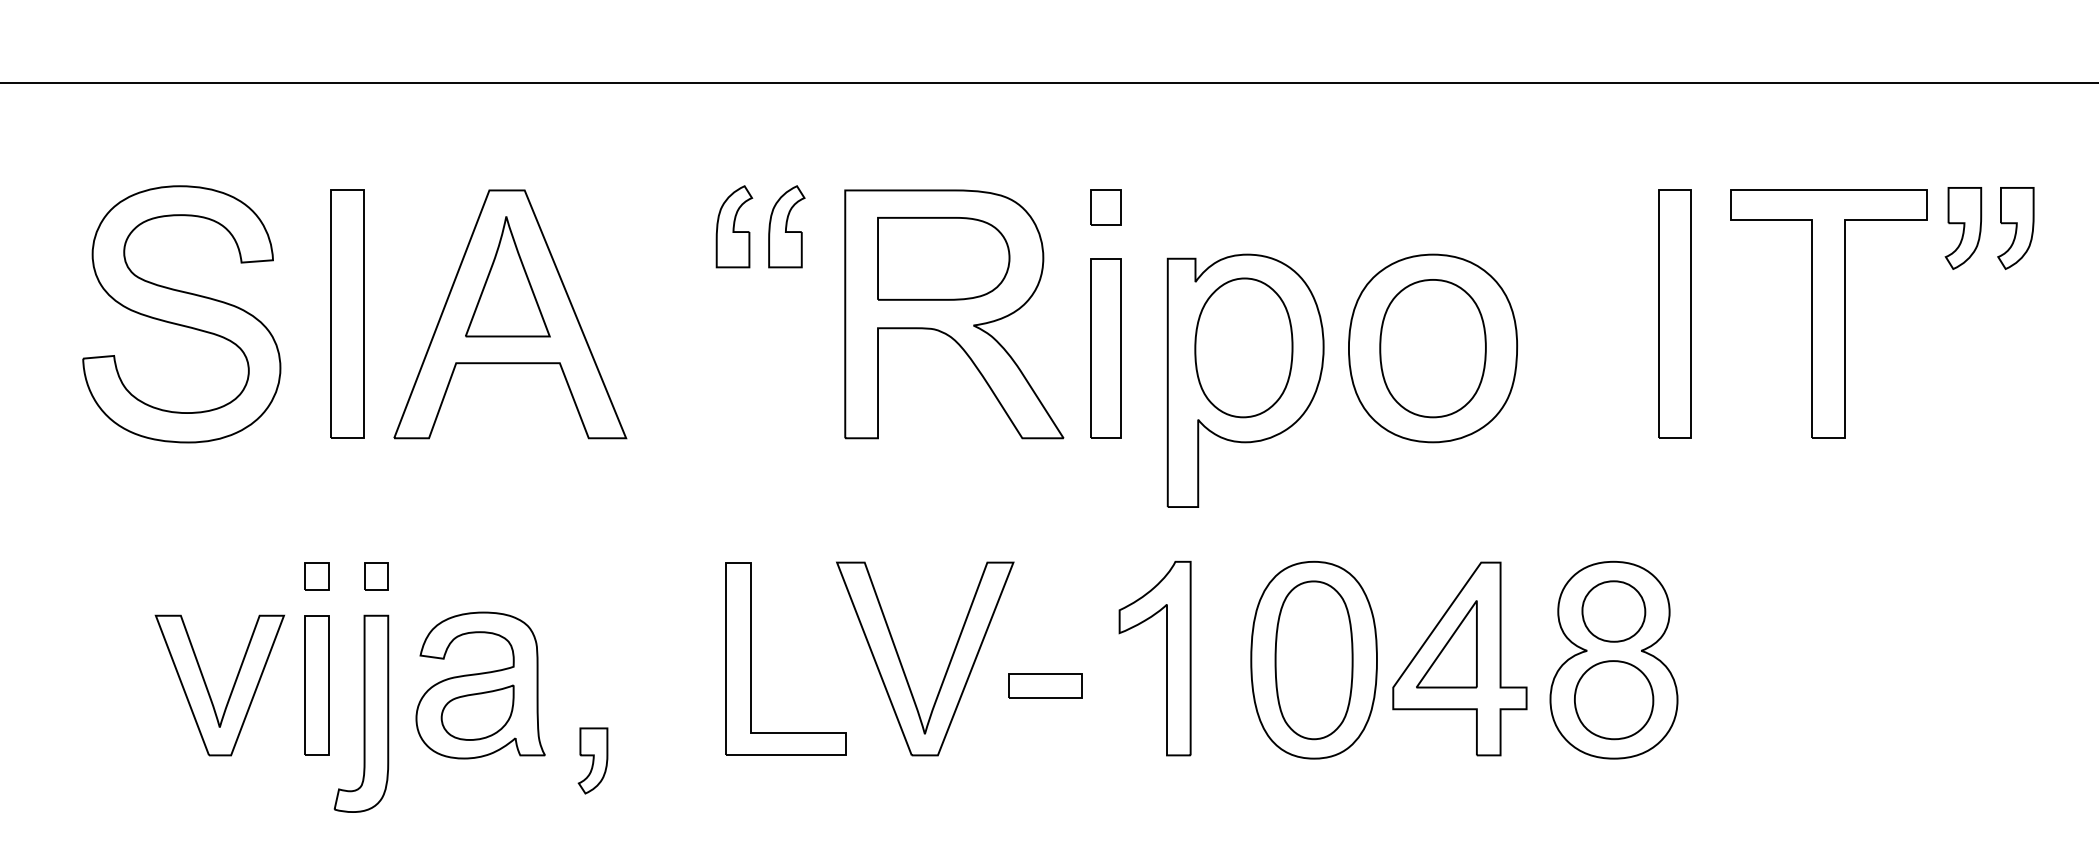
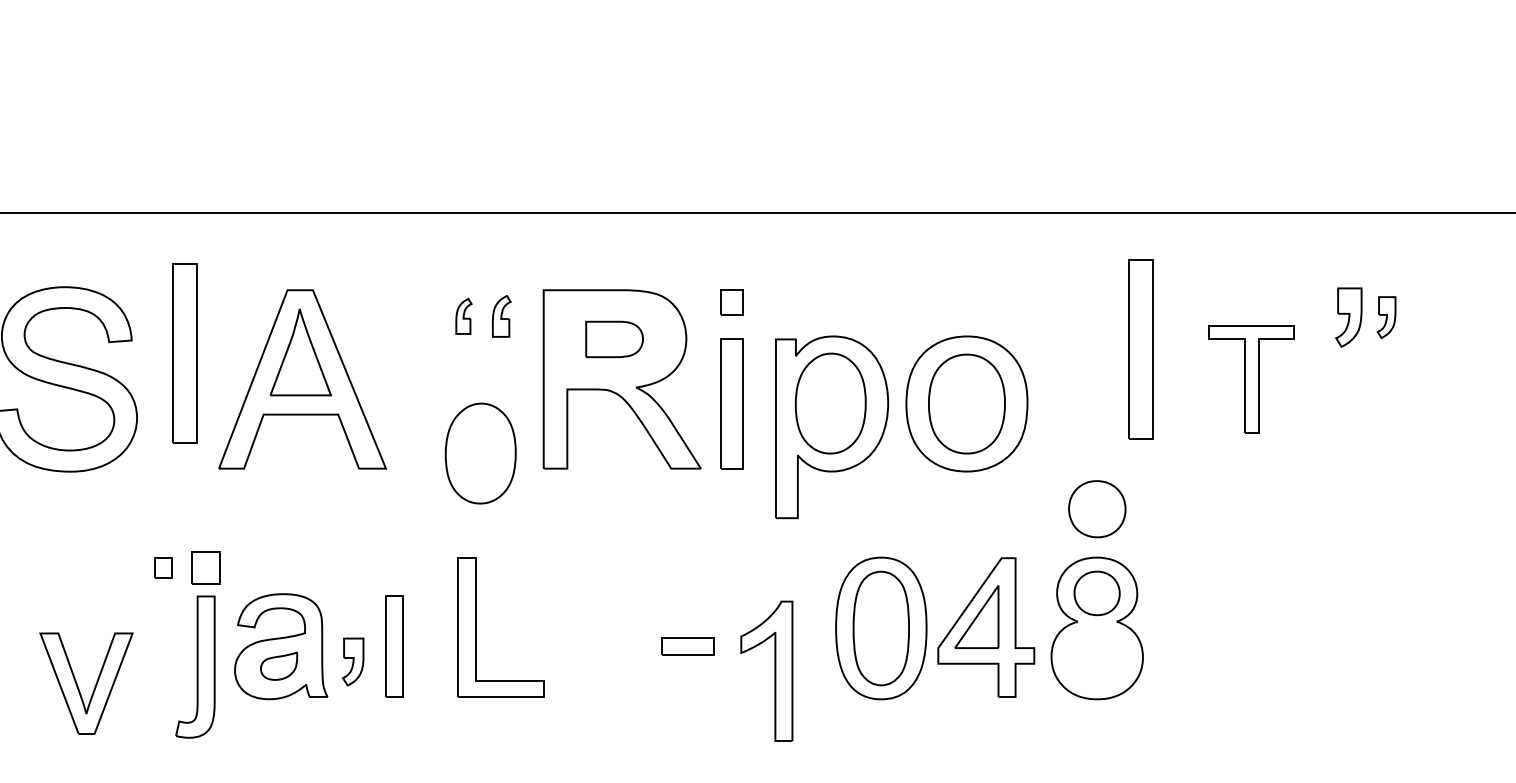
part: (733, 226) -> (463, 316), size x0.6
part: (786, 226) -> (501, 316), size x0.7
part: (2015, 228) -> (1386, 317), size x0.7
part: (943, 258) -> (614, 339), size x0.6
part: (346, 314) -> (184, 353), moved
part: (1674, 314) -> (1140, 349), moved
part: (1828, 314) -> (1251, 379), size x0.6
part: (757, 417) -> (480, 453), added
part: (376, 575) -> (206, 567), size x1.6
part: (1165, 657) -> (774, 670), moved
part: (903, 665) -> (585, 632), removed
part: (317, 685) -> (394, 646), moved
part: (208, 689) -> (78, 686), moved
part: (1614, 700) -> (1097, 509), moved
part: (476, 711) -> (278, 665), size x0.7
part: (592, 760) -> (352, 661), moved

